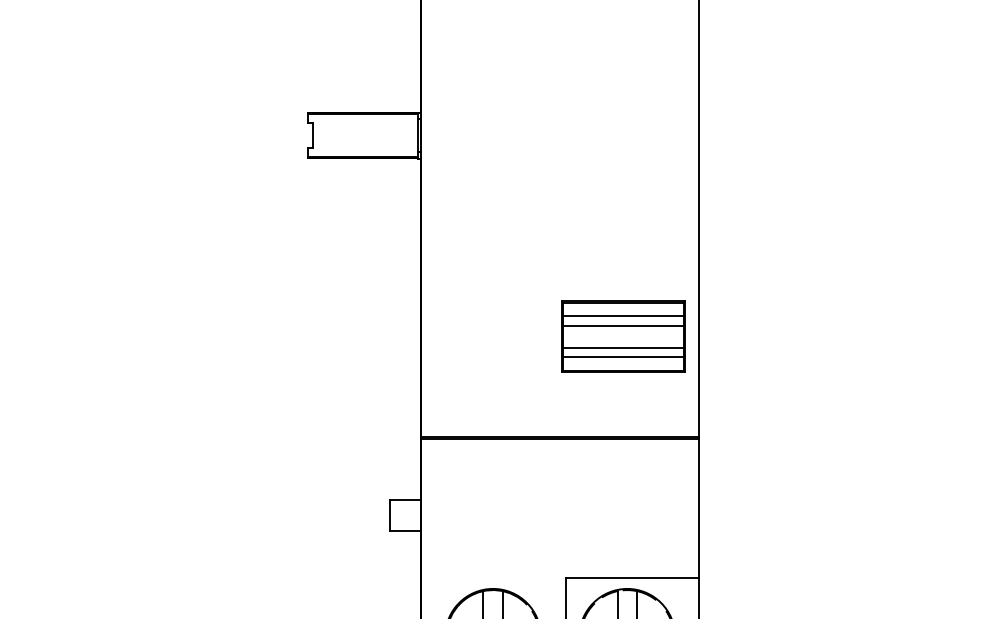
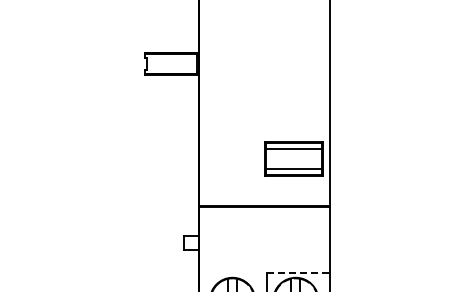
line: (622, 325) -> (293, 153), removed
line: (622, 348) -> (293, 164), removed
line: (632, 577) -> (298, 272), solid -> dashed

